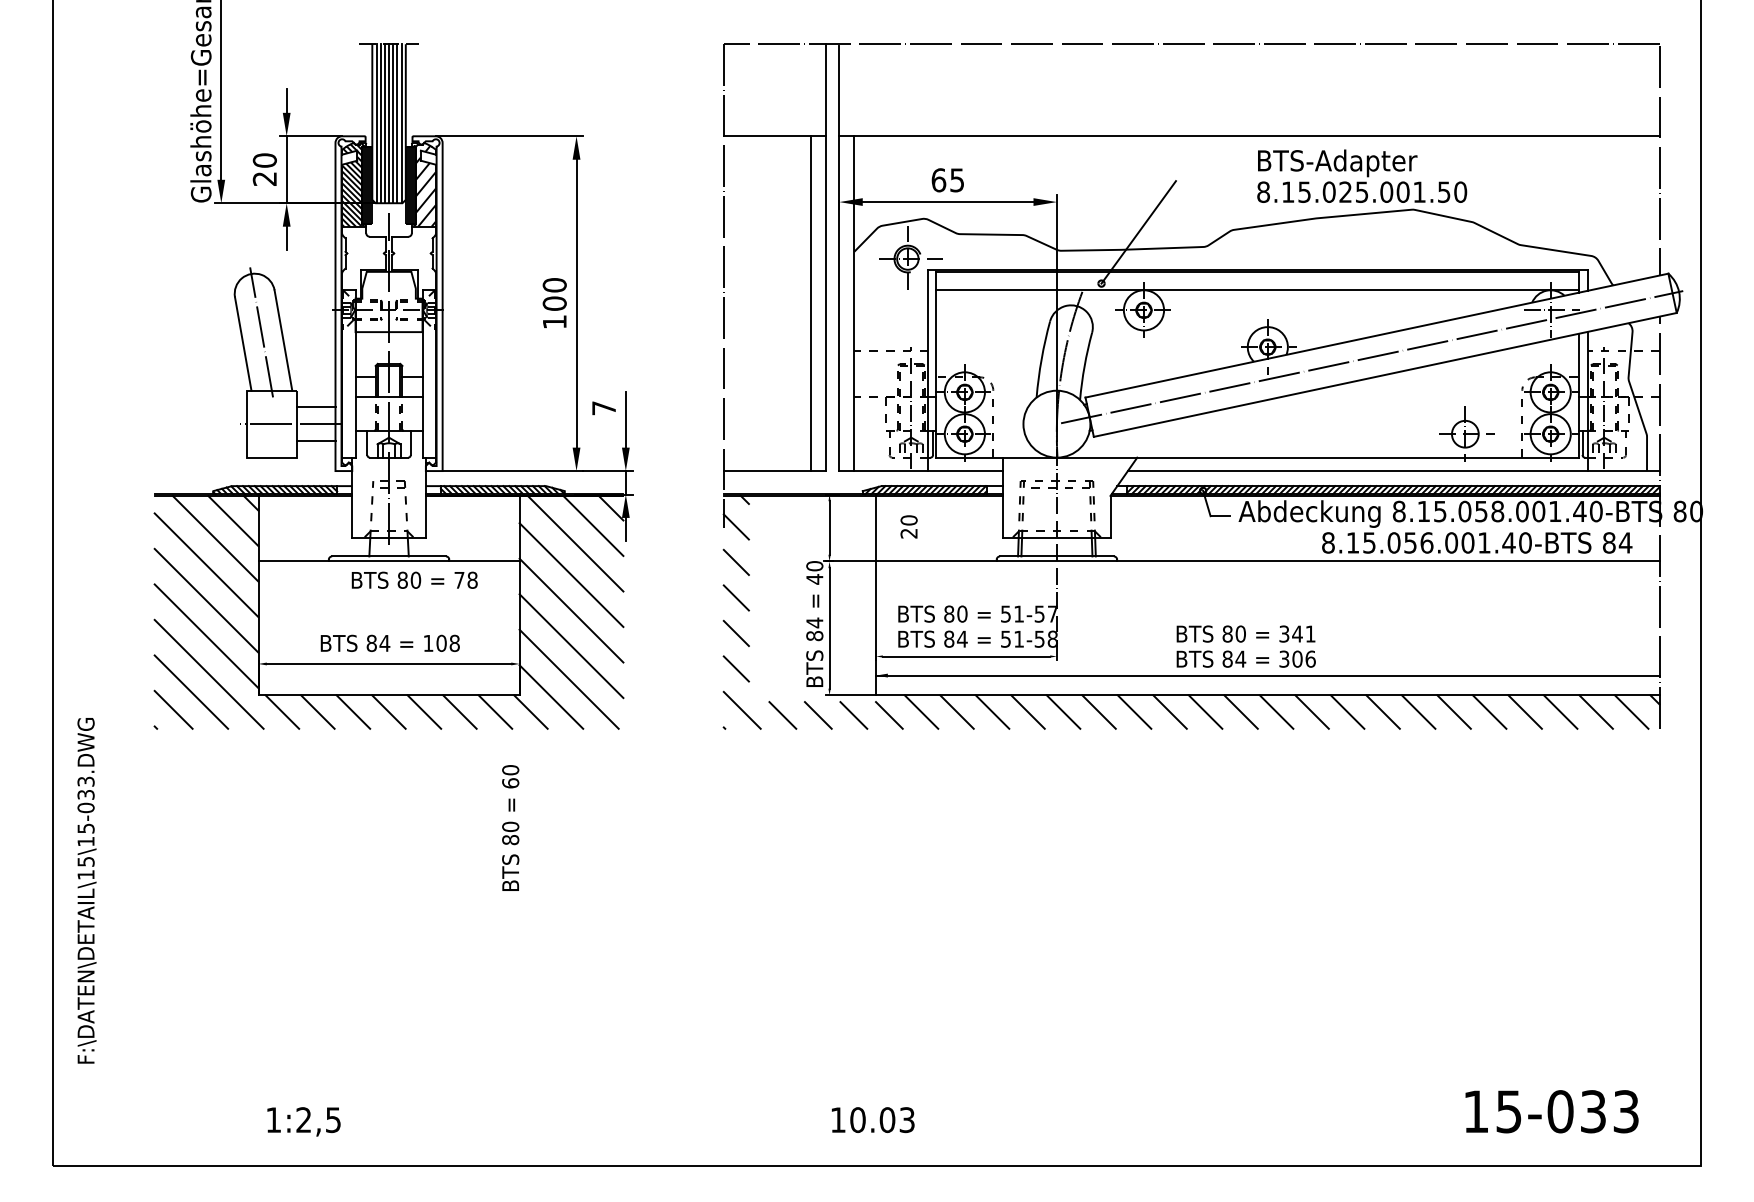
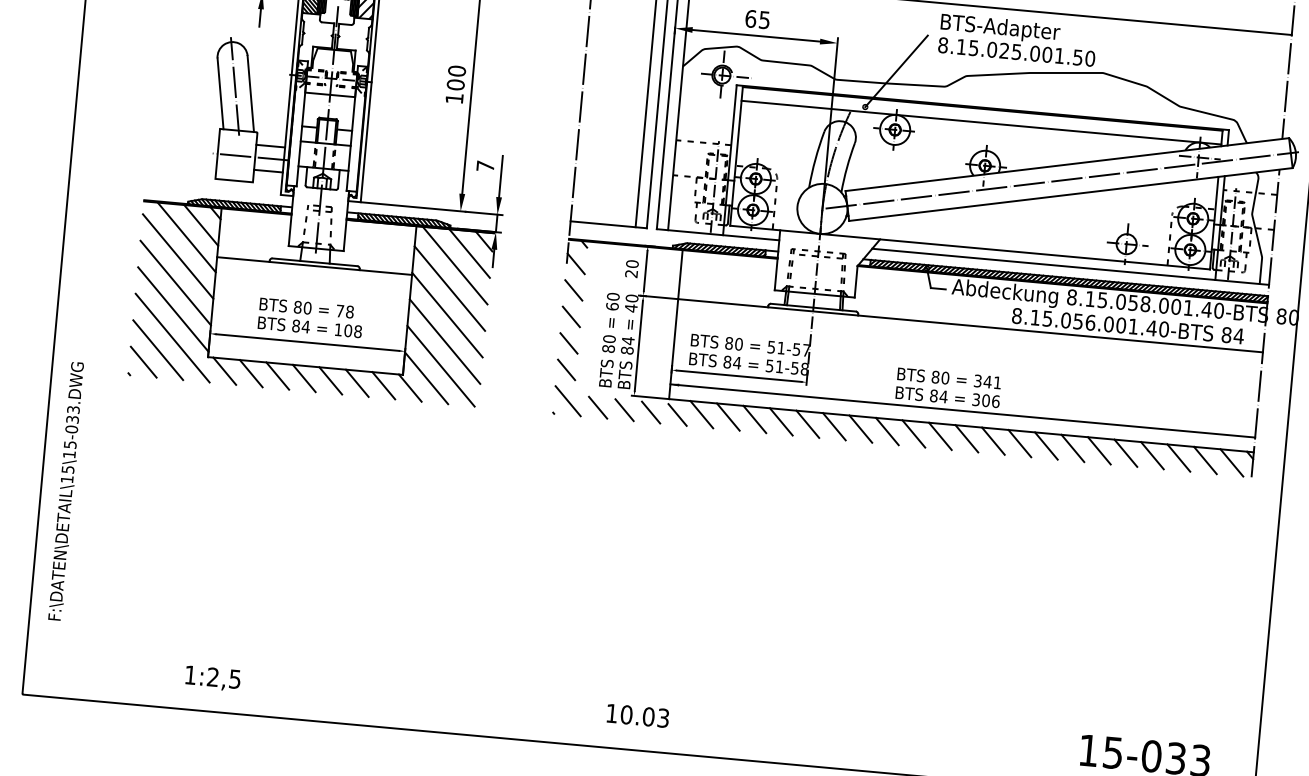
text: (1362, 175) -> (1018, 39), moved
text: (908, 526) -> (631, 268), moved
text: (414, 579) -> (306, 307), moved
text: (510, 827) -> (609, 339), moved

